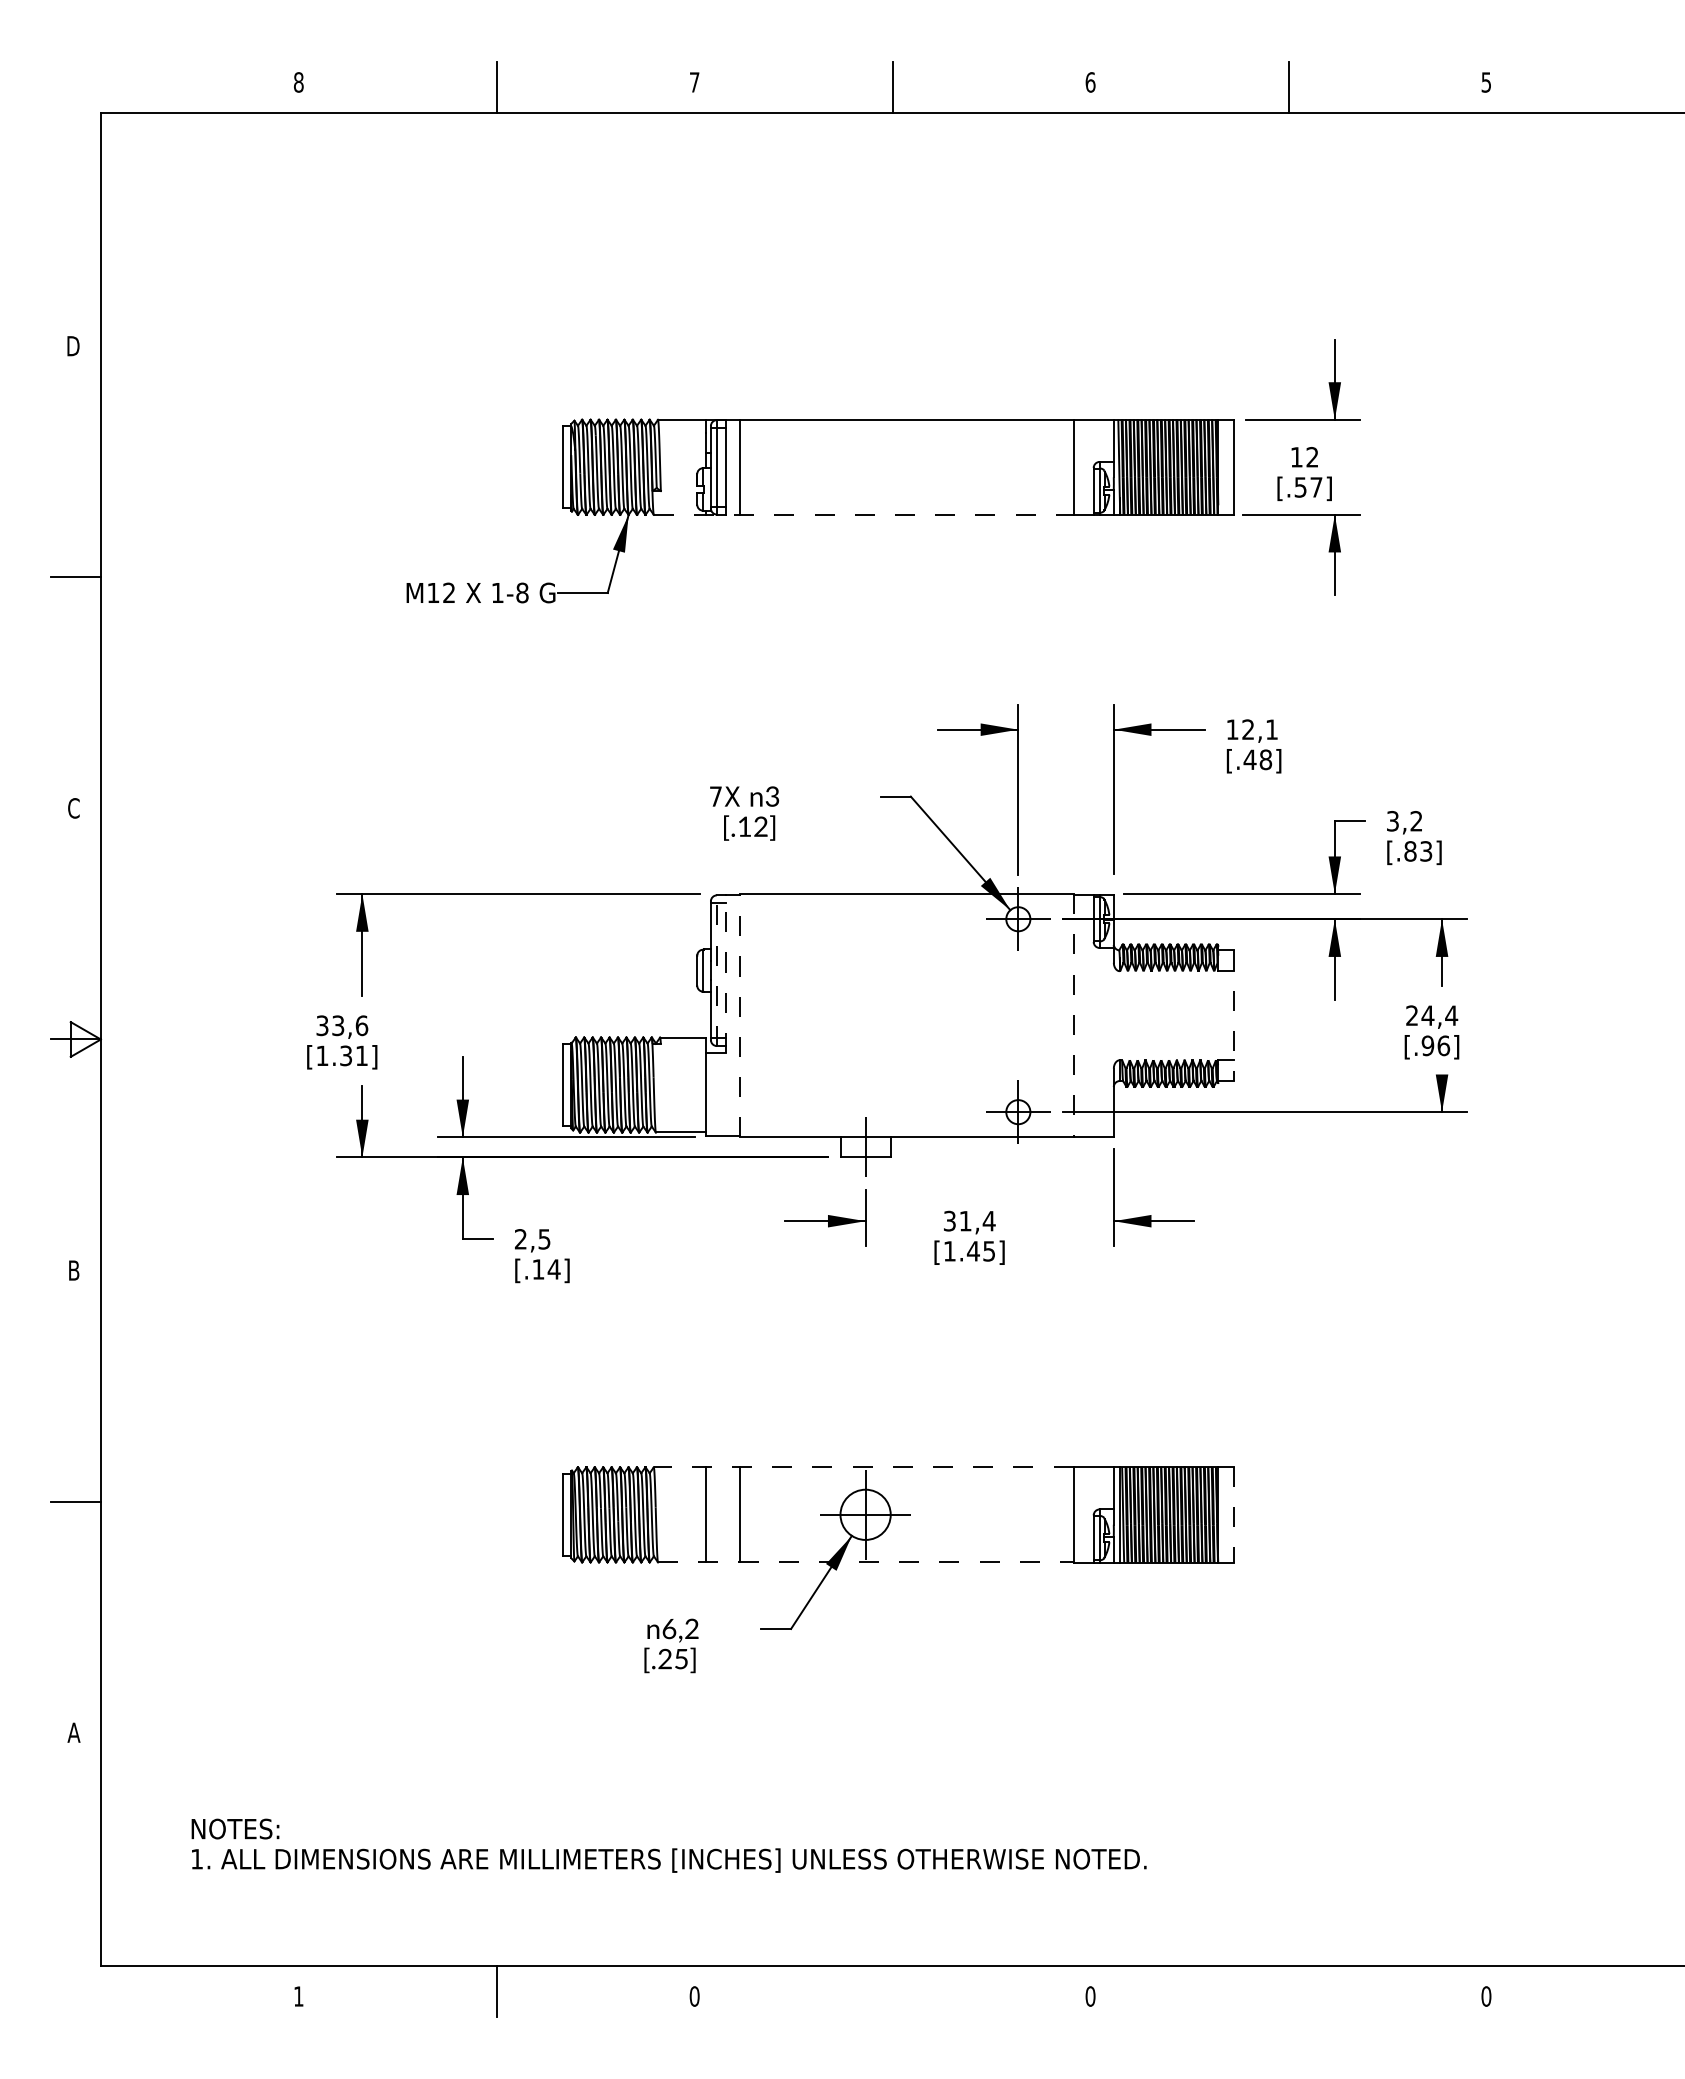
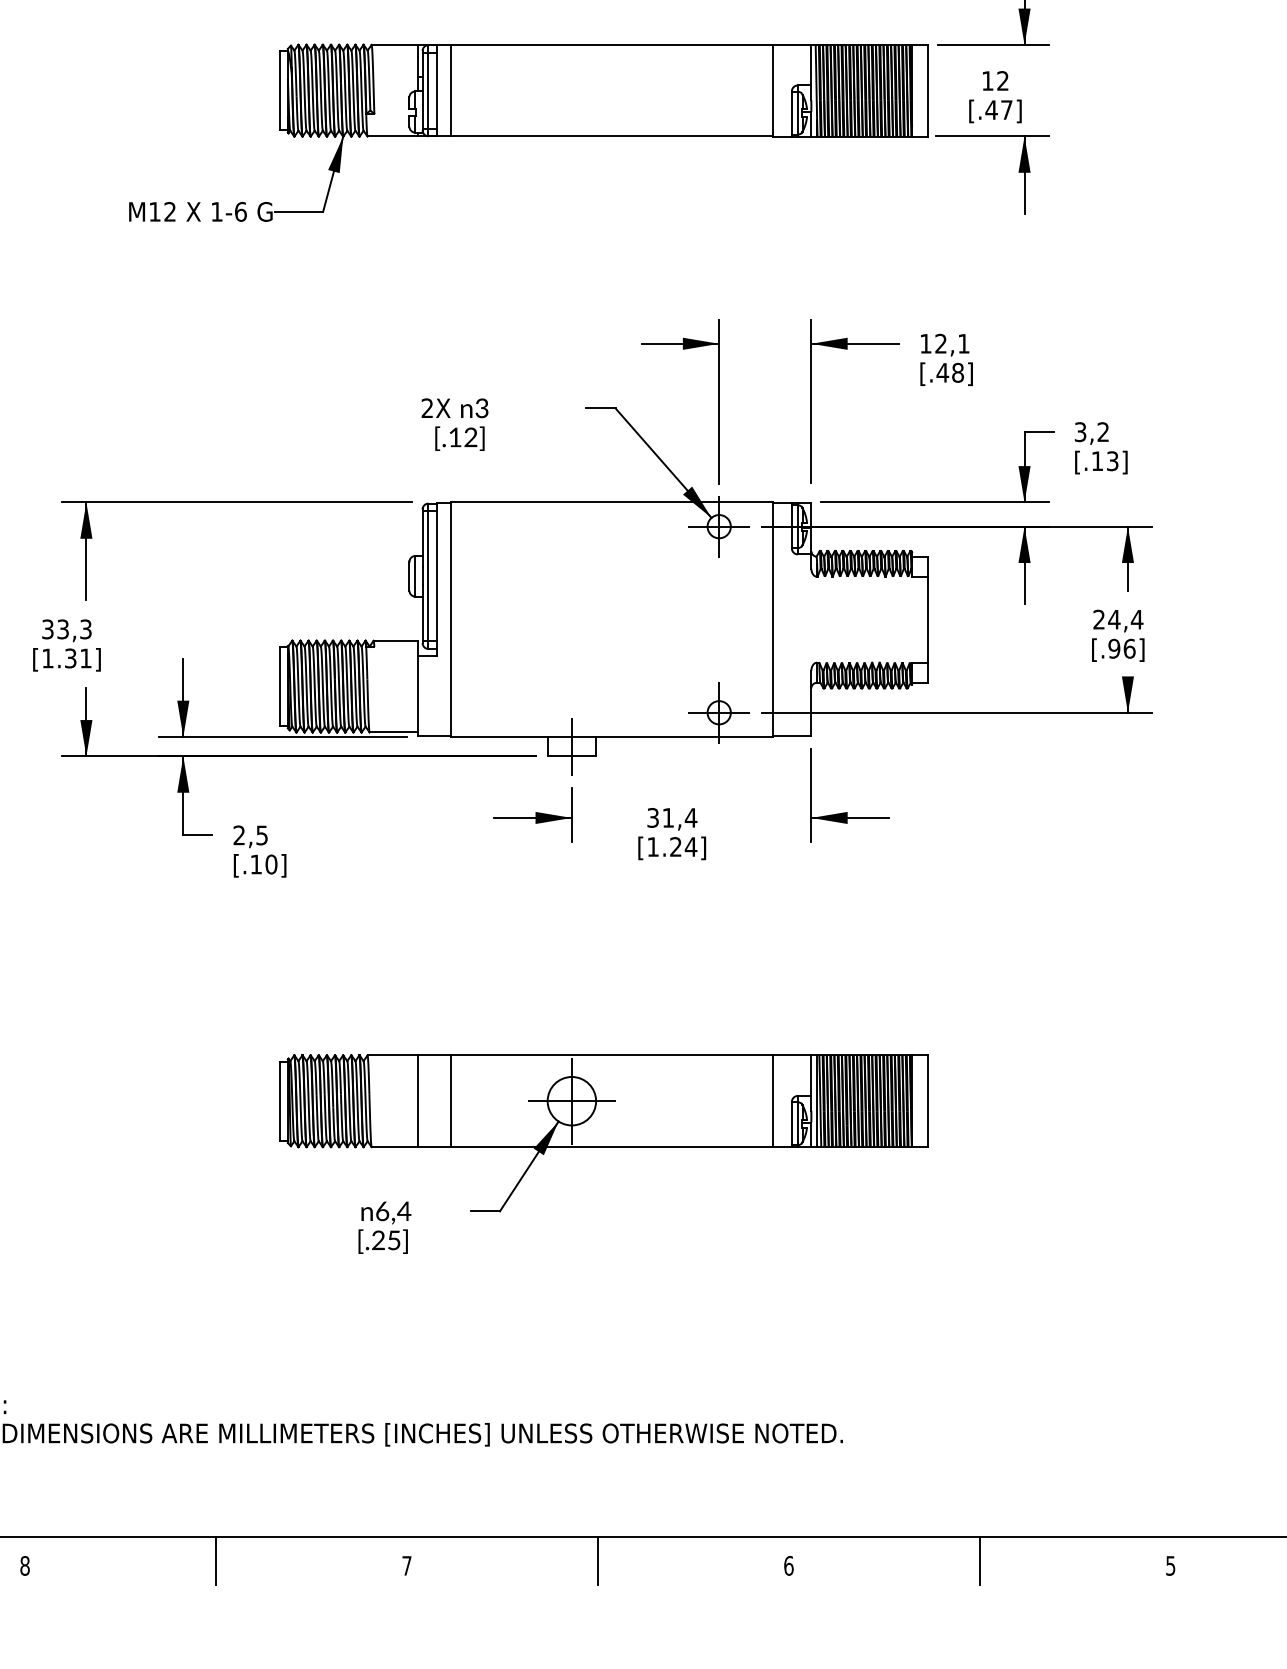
text: (1300, 487) -> (991, 110), [.57] -> [.47]
line: (863, 514) -> (569, 136), dashed -> solid
text: (522, 592) -> (240, 211), 1-8 -> 1-6
text: (715, 796) -> (427, 408), 7X -> 2X
text: (1410, 851) -> (1097, 461), [.83] -> [.13]
line: (716, 970) -> (428, 576), dashed -> solid
line: (725, 974) -> (436, 579), dashed -> solid
line: (740, 1015) -> (451, 619), dashed -> solid
line: (1073, 1015) -> (772, 619), dashed -> solid
line: (1234, 1016) -> (927, 620), dashed -> solid
text: (361, 1025) -> (85, 629), 33,6 -> 33,3
text: (980, 1251) -> (682, 847), [1.45] -> [1.24]
text: (553, 1269) -> (270, 864), [.14] -> [.10]
line: (863, 1467) -> (569, 1055), dashed -> solid
line: (1234, 1514) -> (927, 1100), dashed -> solid
line: (865, 1562) -> (571, 1147), dashed -> solid
text: (691, 1628) -> (403, 1210), 6,2 -> 6,4
line: (892, 1991) -> (597, 1561), added
line: (1288, 1991) -> (979, 1561), added
text: (298, 1996) -> (24, 1565), 1 -> 8
text: (694, 1996) -> (406, 1565), 0 -> 7
text: (1090, 1996) -> (788, 1565), 0 -> 6
text: (1486, 1996) -> (1170, 1565), 0 -> 5

